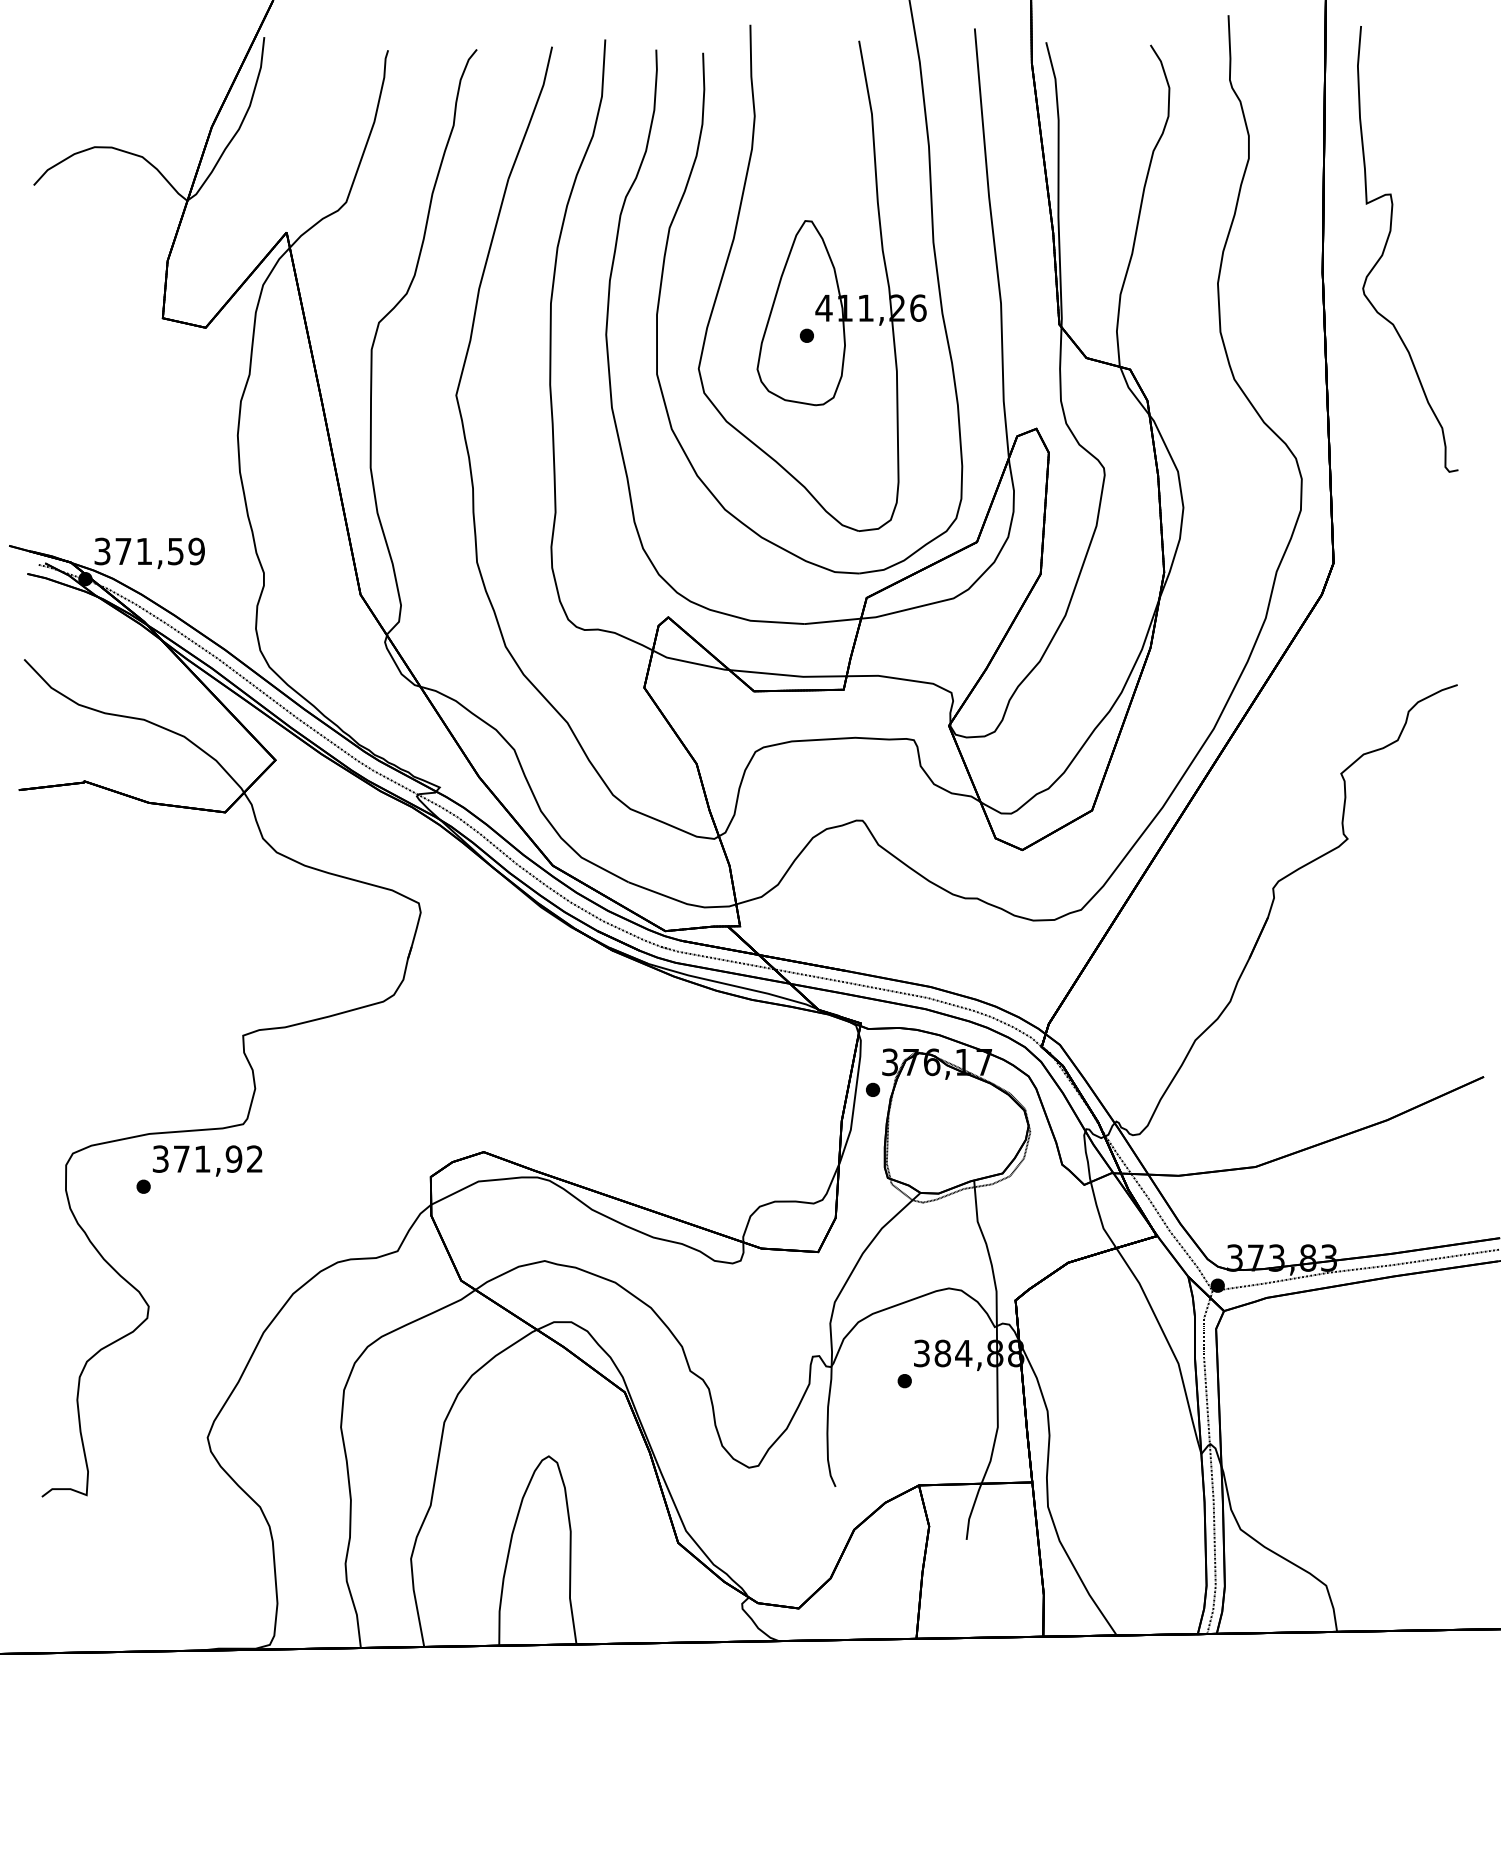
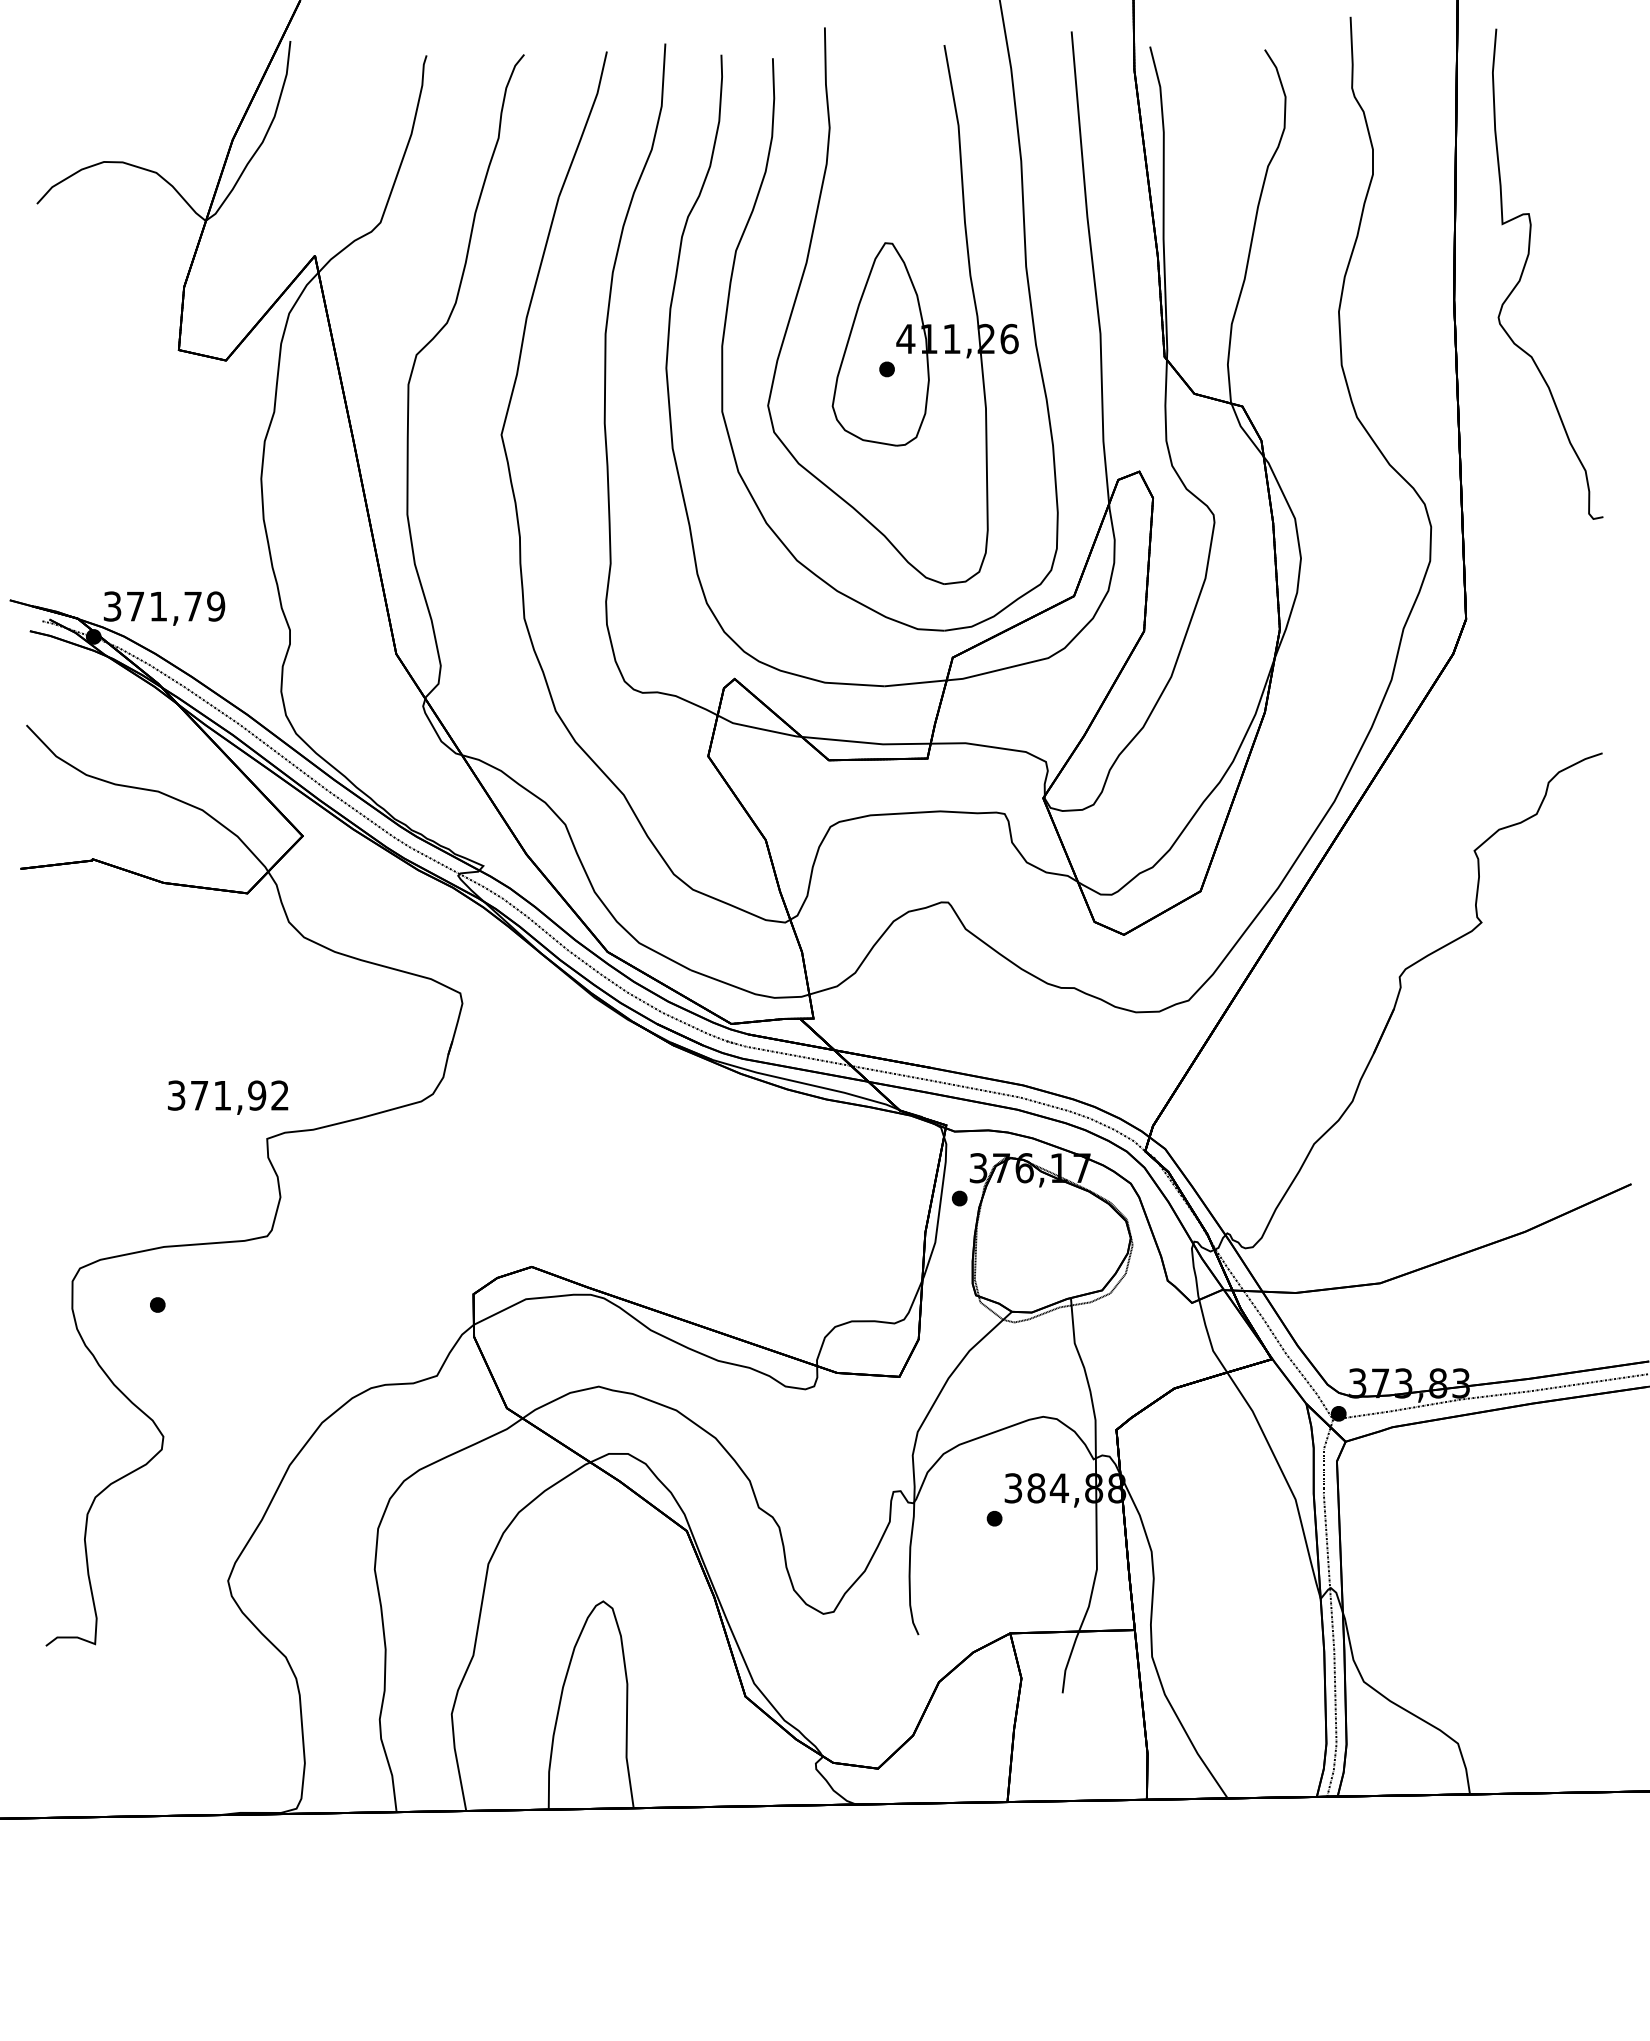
text: (175, 551) -> (192, 606), 371,59 -> 371,79
text: (207, 1160) -> (228, 1097), moved

